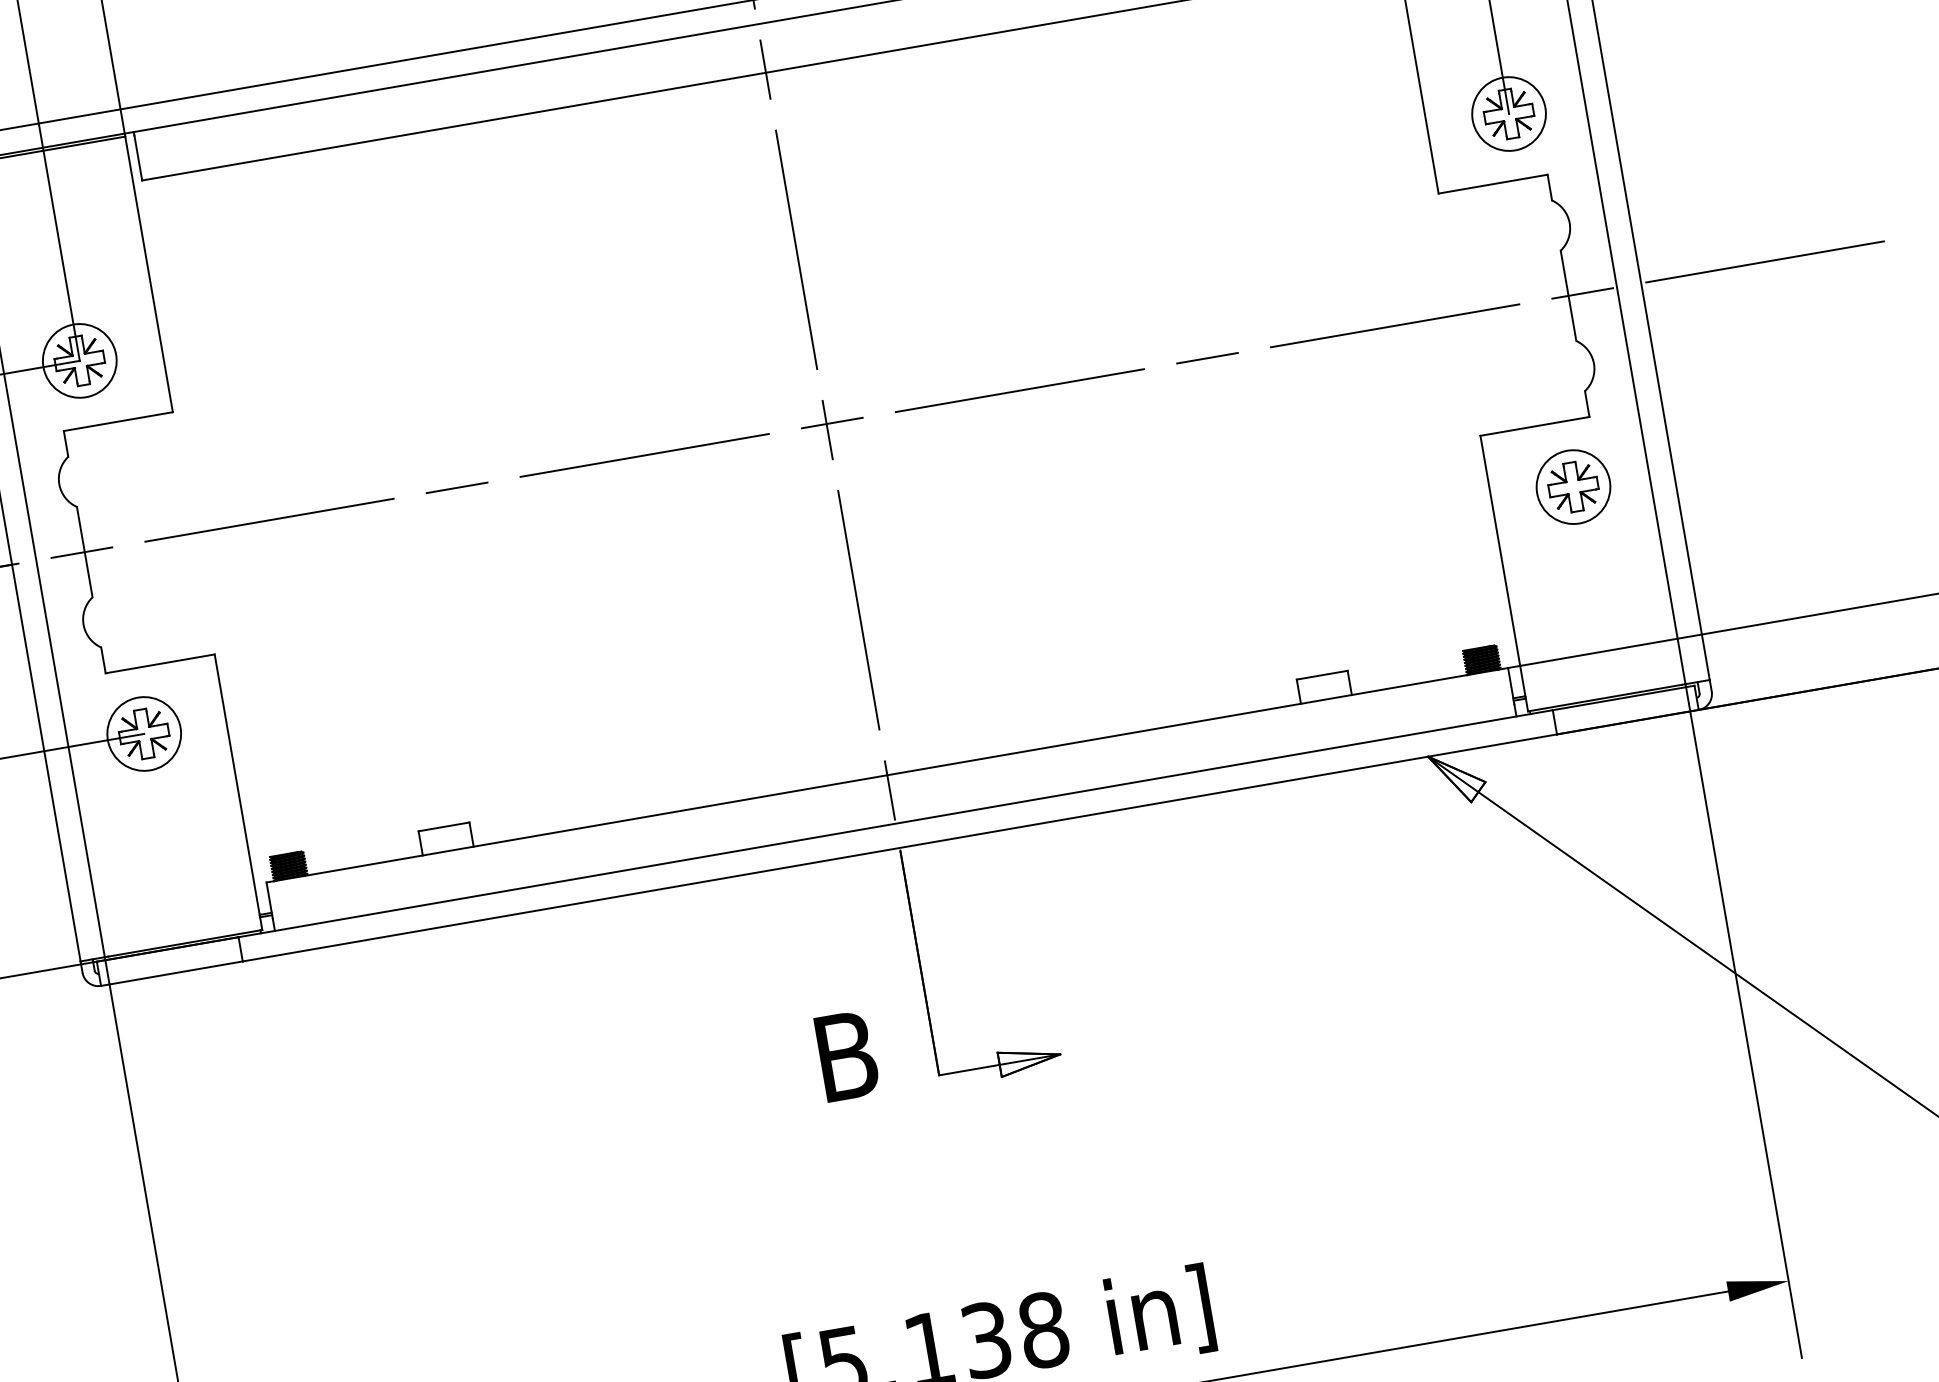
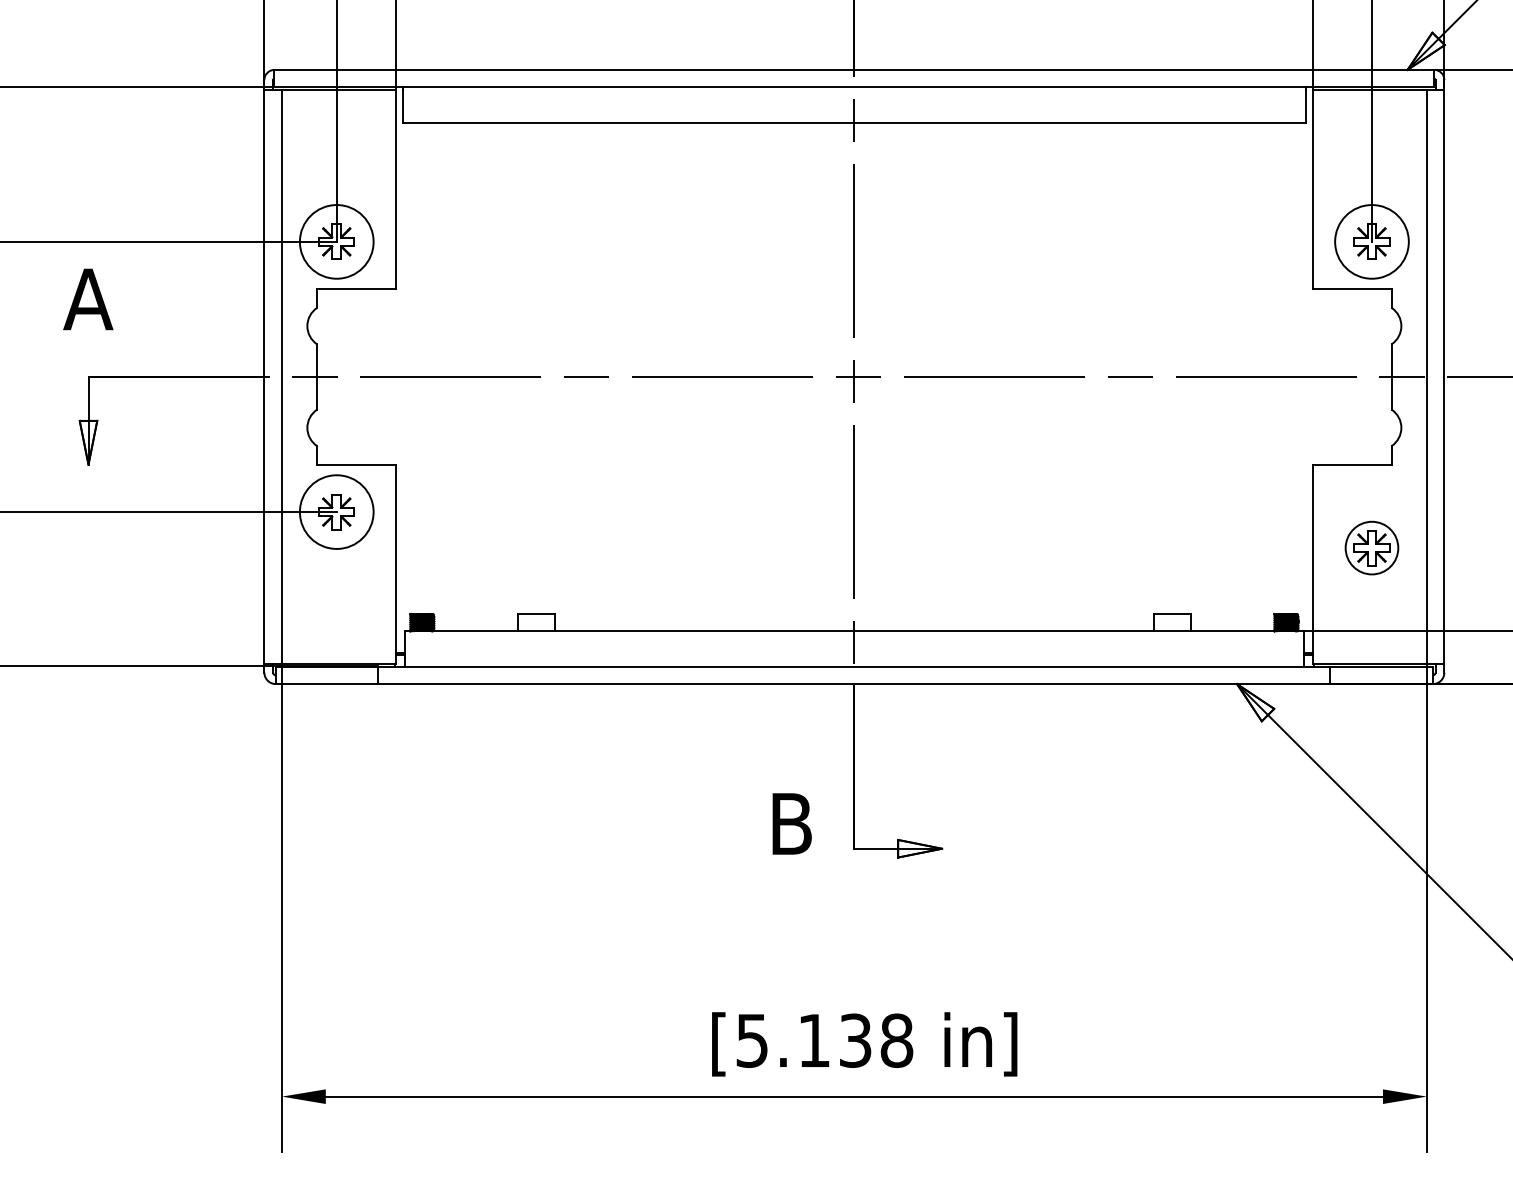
circle: (1508, 113) -> (1371, 241), size x1.4
circle: (79, 360) -> (336, 241), size x1.4
part: (1572, 486) -> (1371, 547), moved
circle: (143, 733) -> (336, 511), size x1.4

